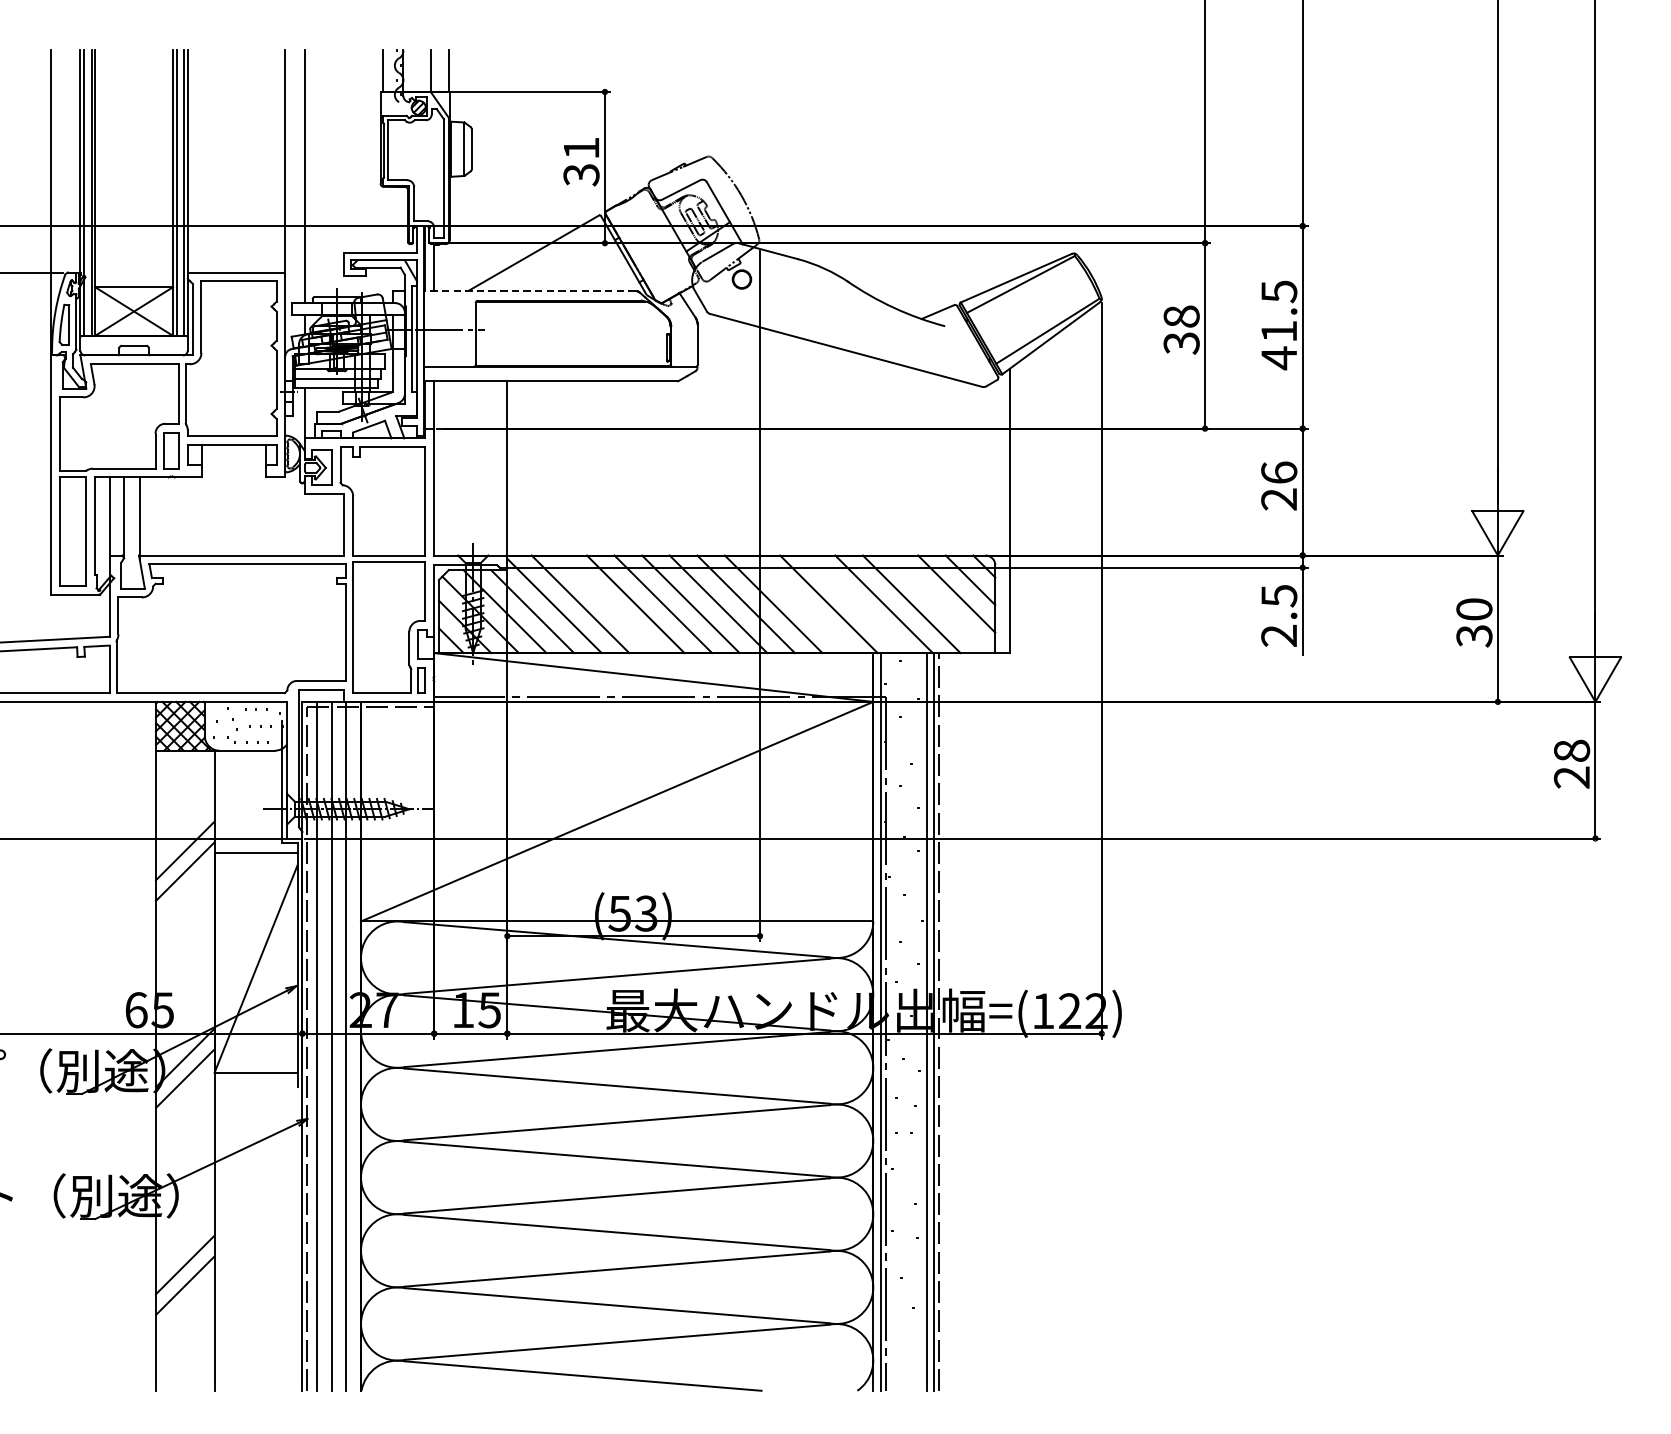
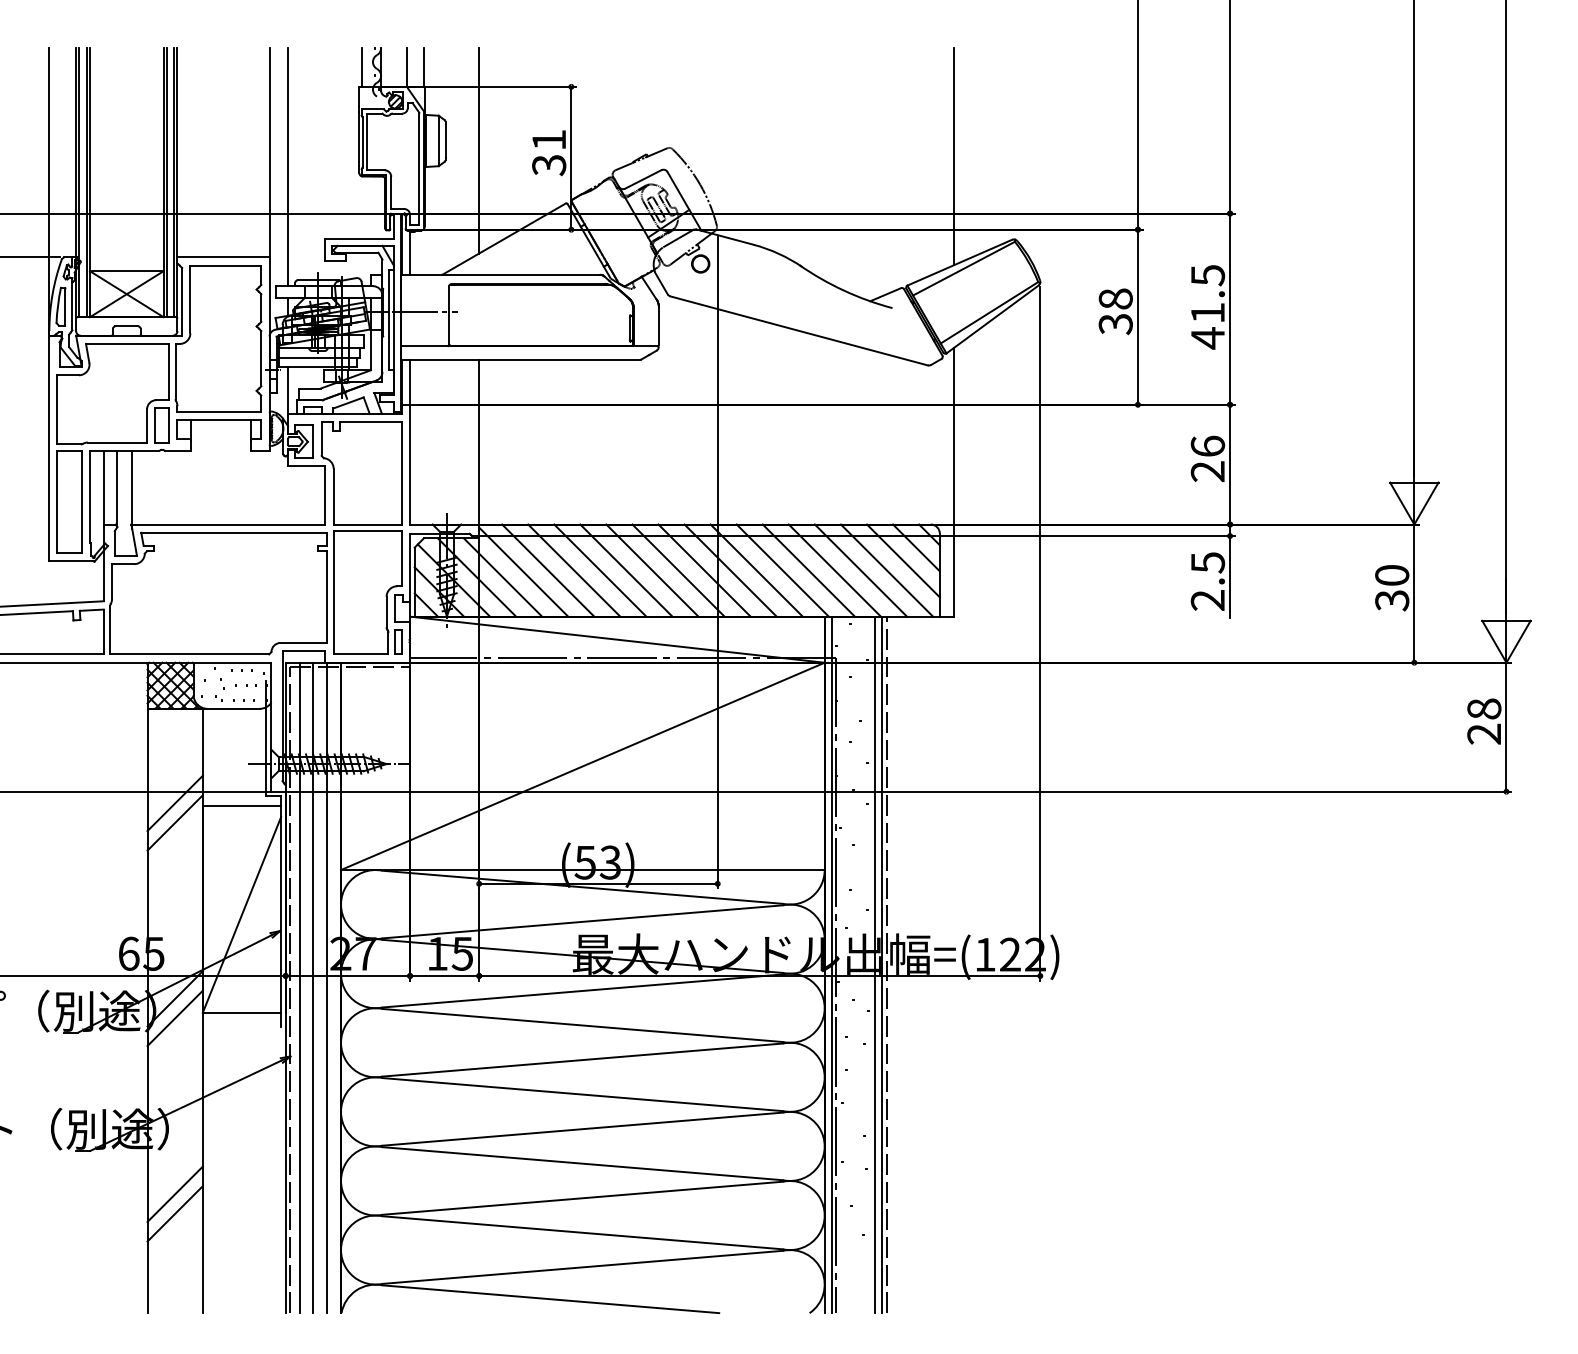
line: (507, 159) -> (479, 150), added
line: (1009, 165) -> (953, 156), added
line: (529, 290) -> (500, 274), dashed -> solid
line: (608, 604) -> (574, 570), added
line: (801, 604) -> (756, 570), added
line: (856, 604) -> (808, 570), added
line: (938, 604) -> (886, 570), added

